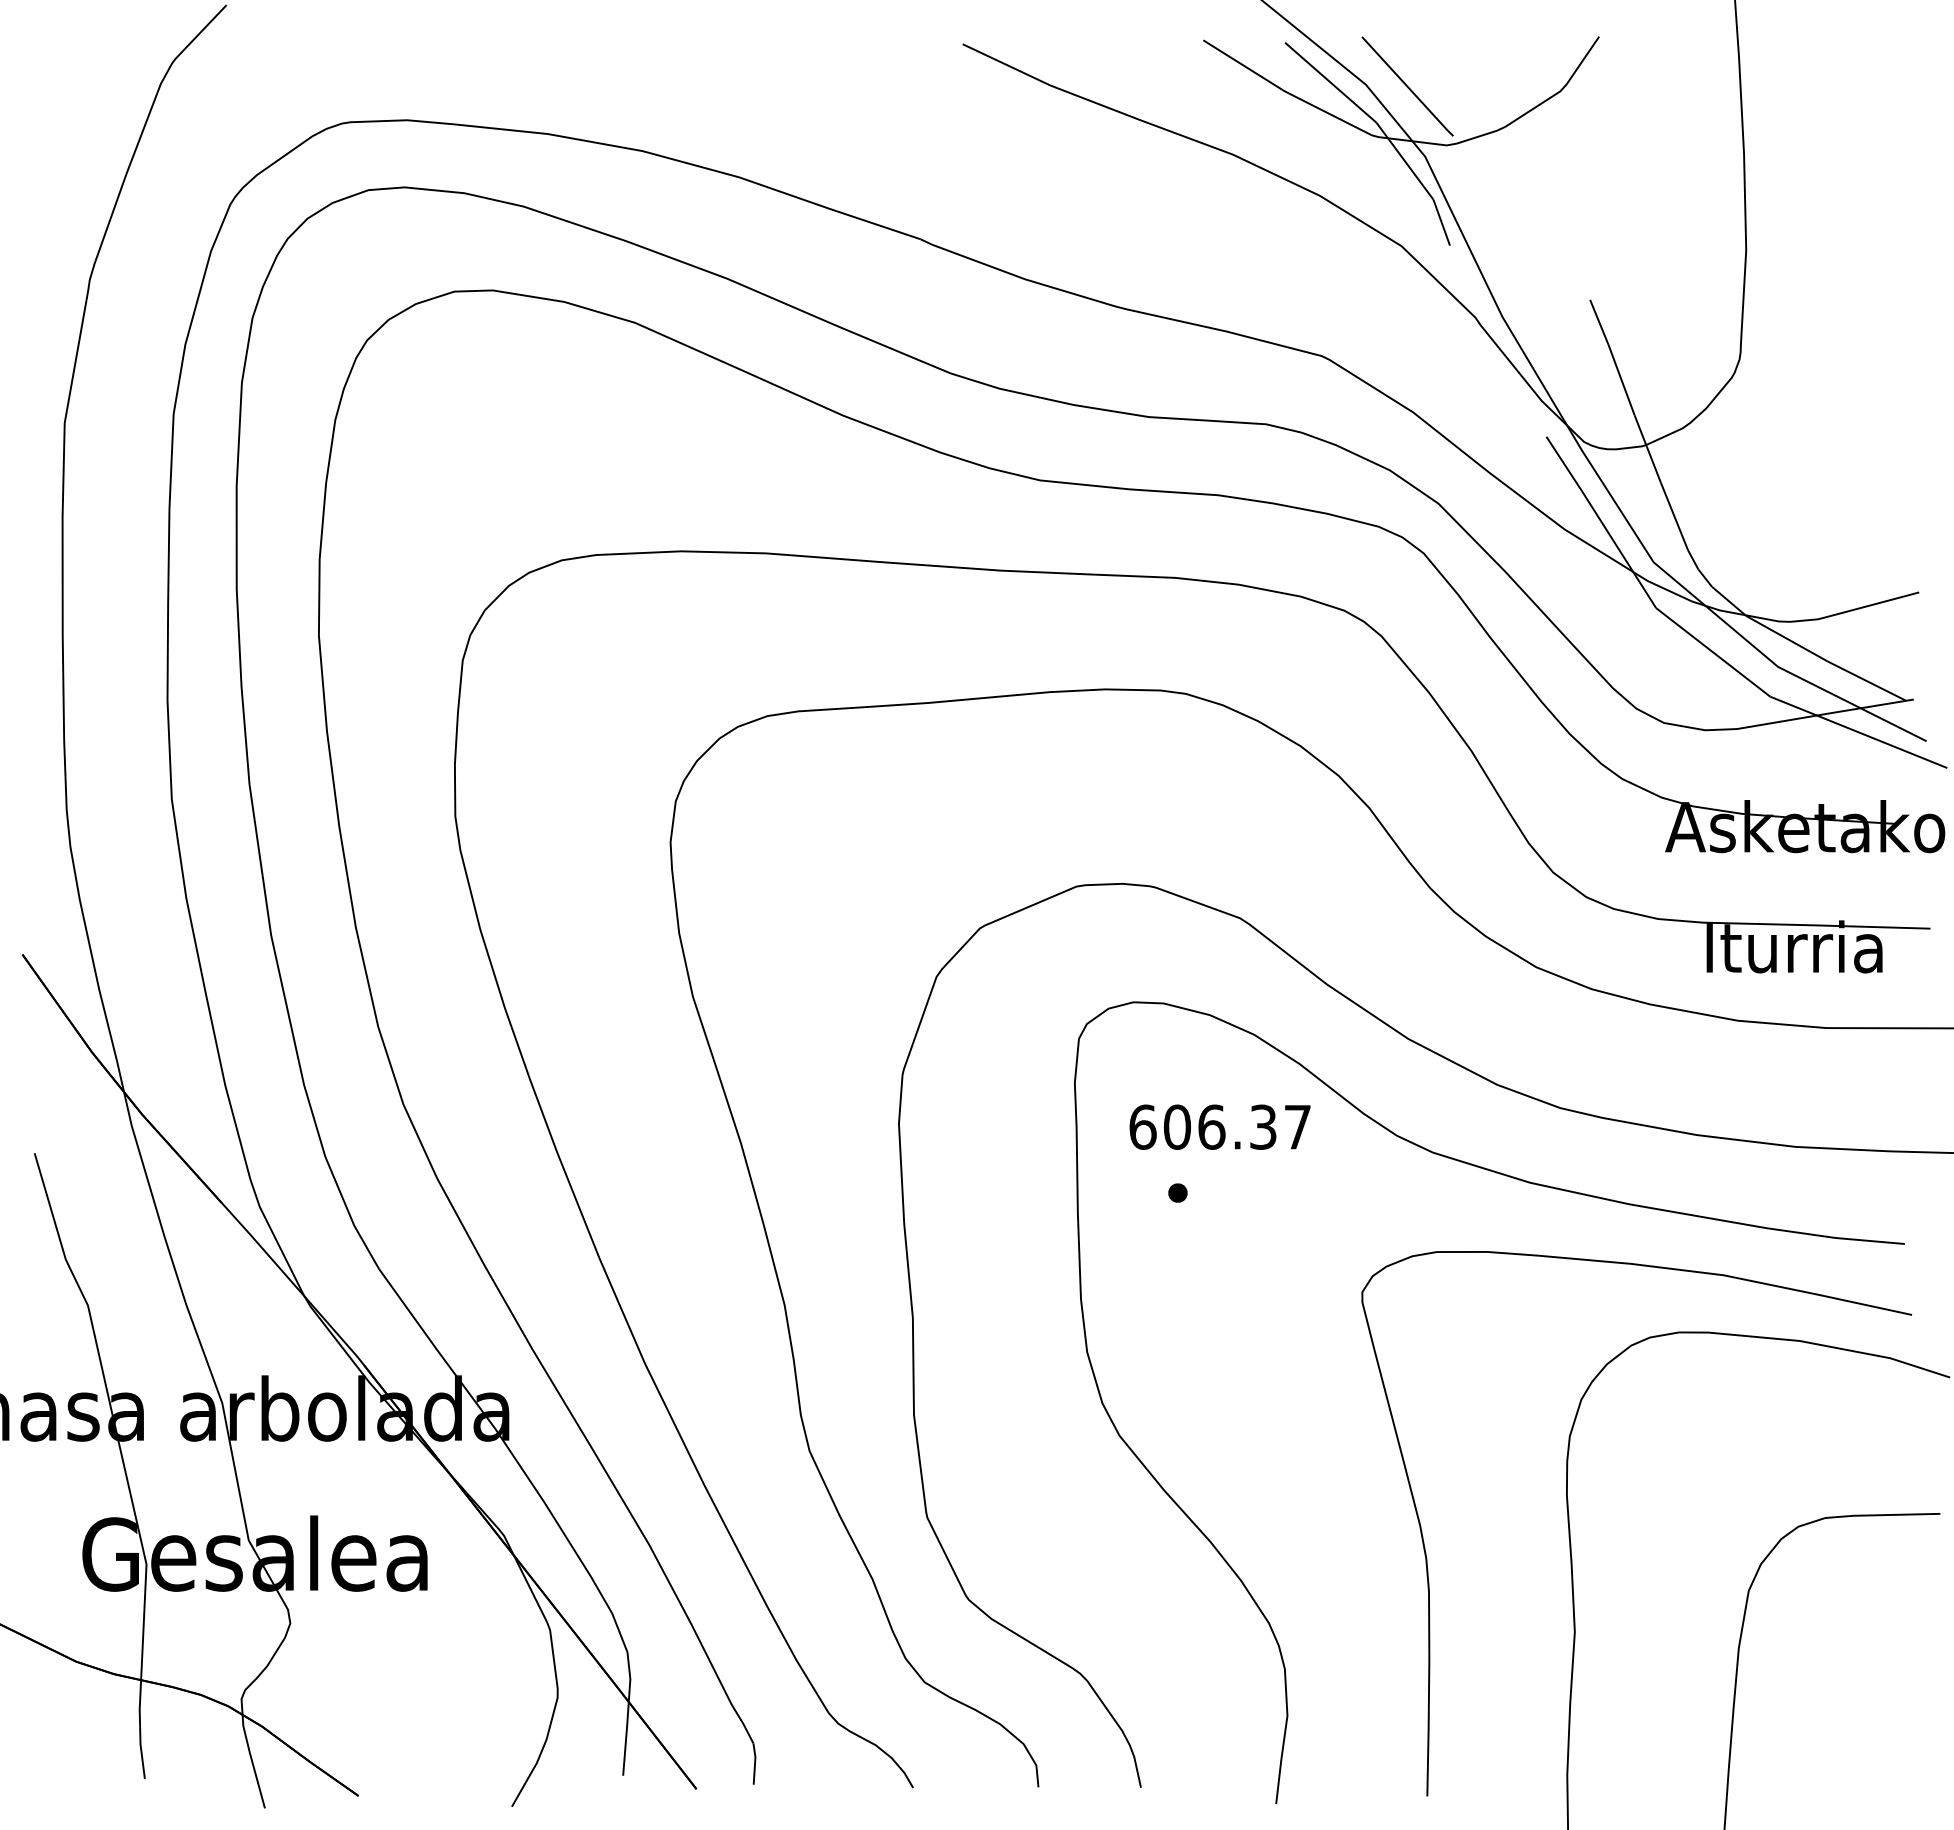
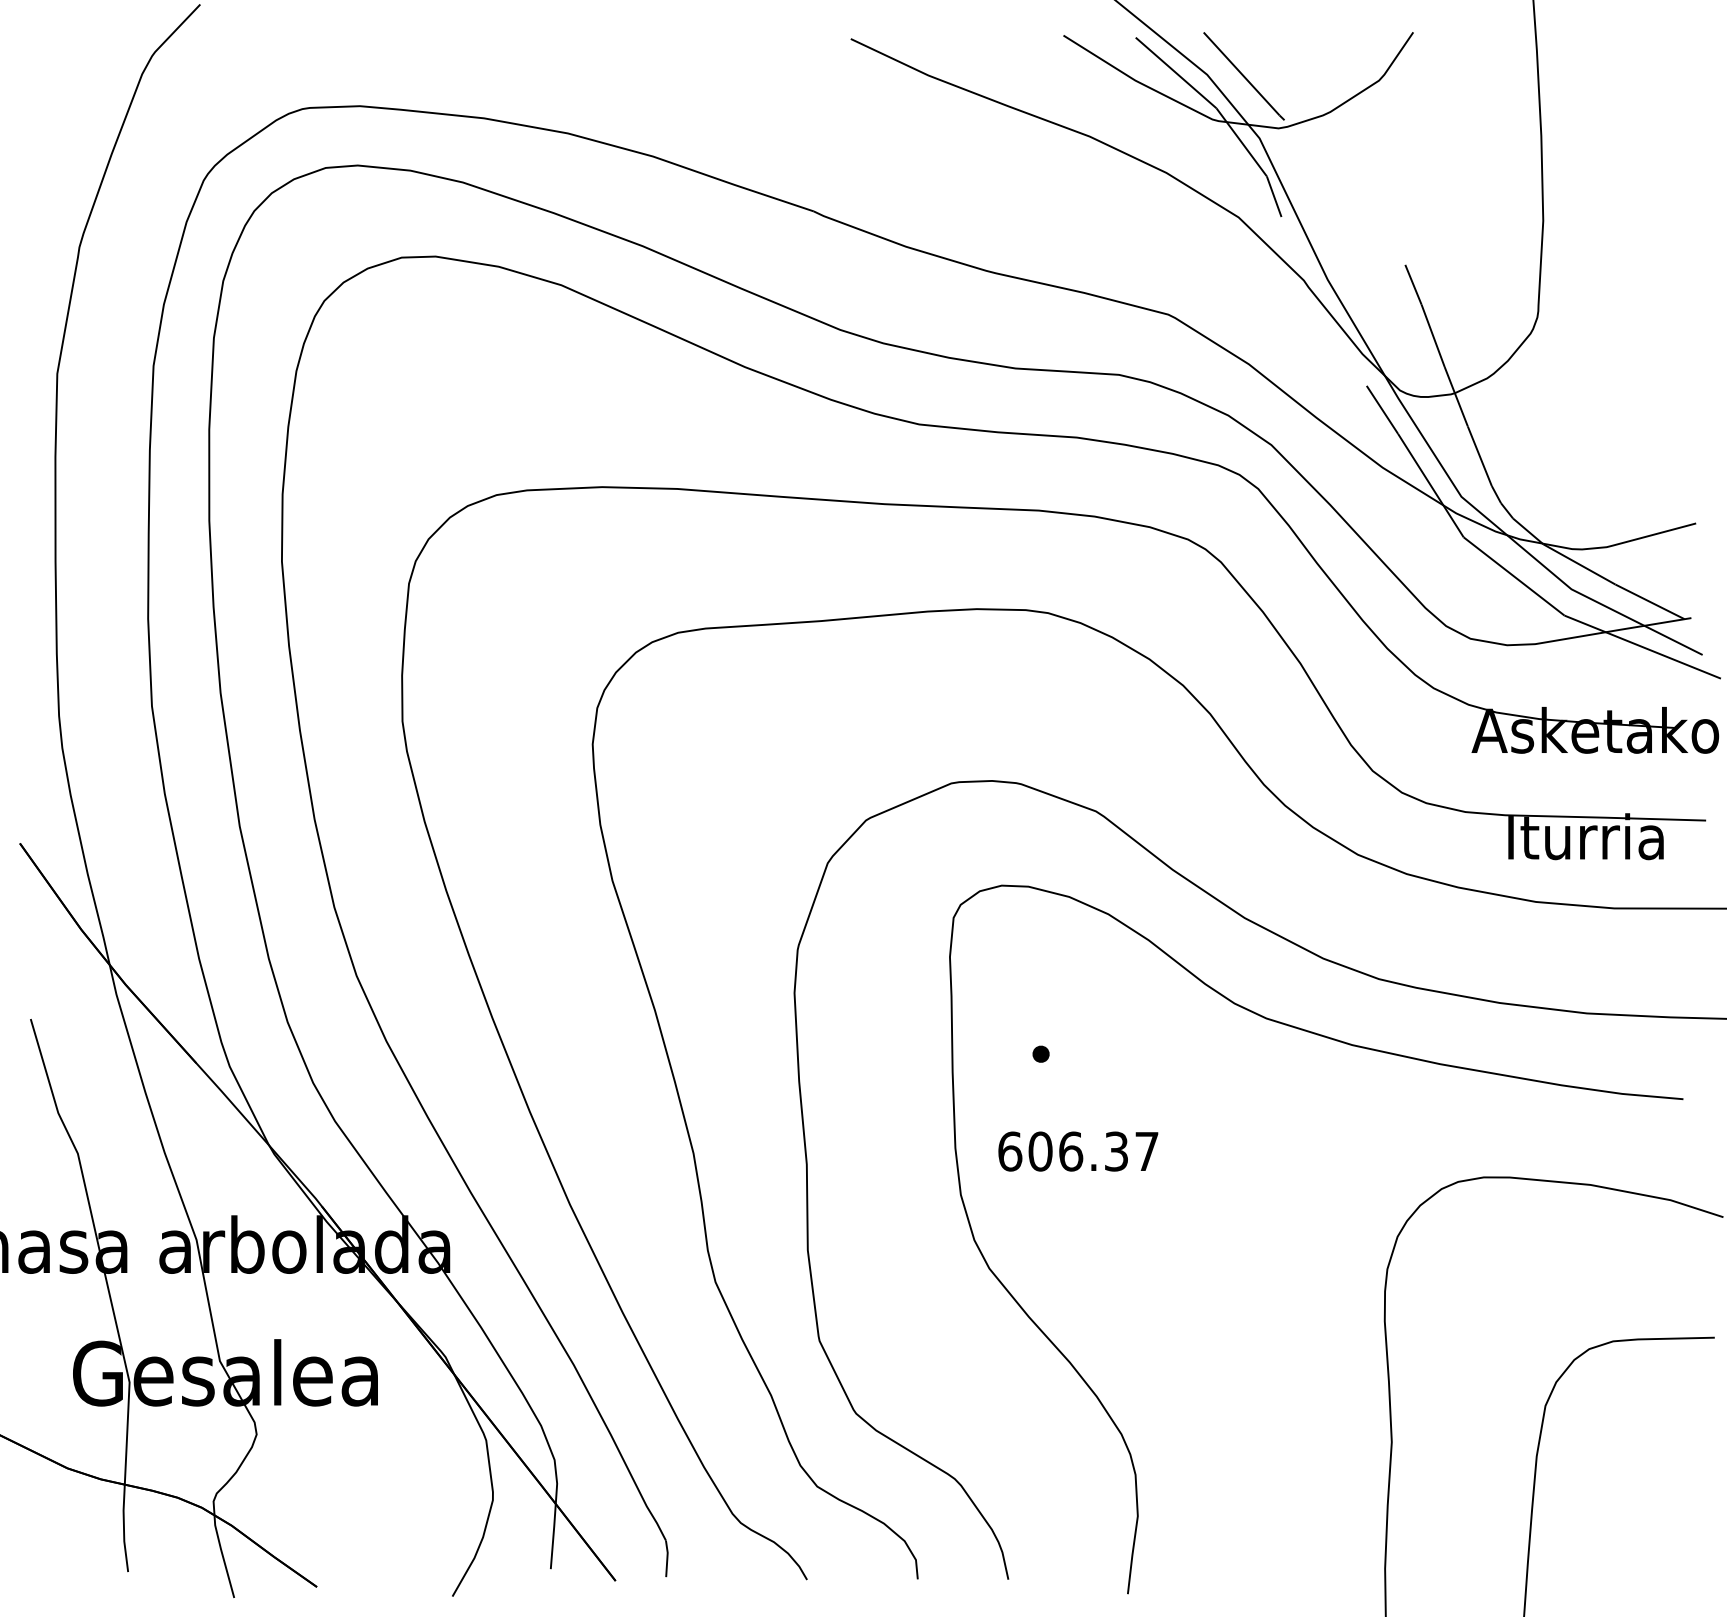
text: (1219, 1126) -> (1077, 1150), moved
curve: (1427, 1558) -> (1261, 1377), removed

